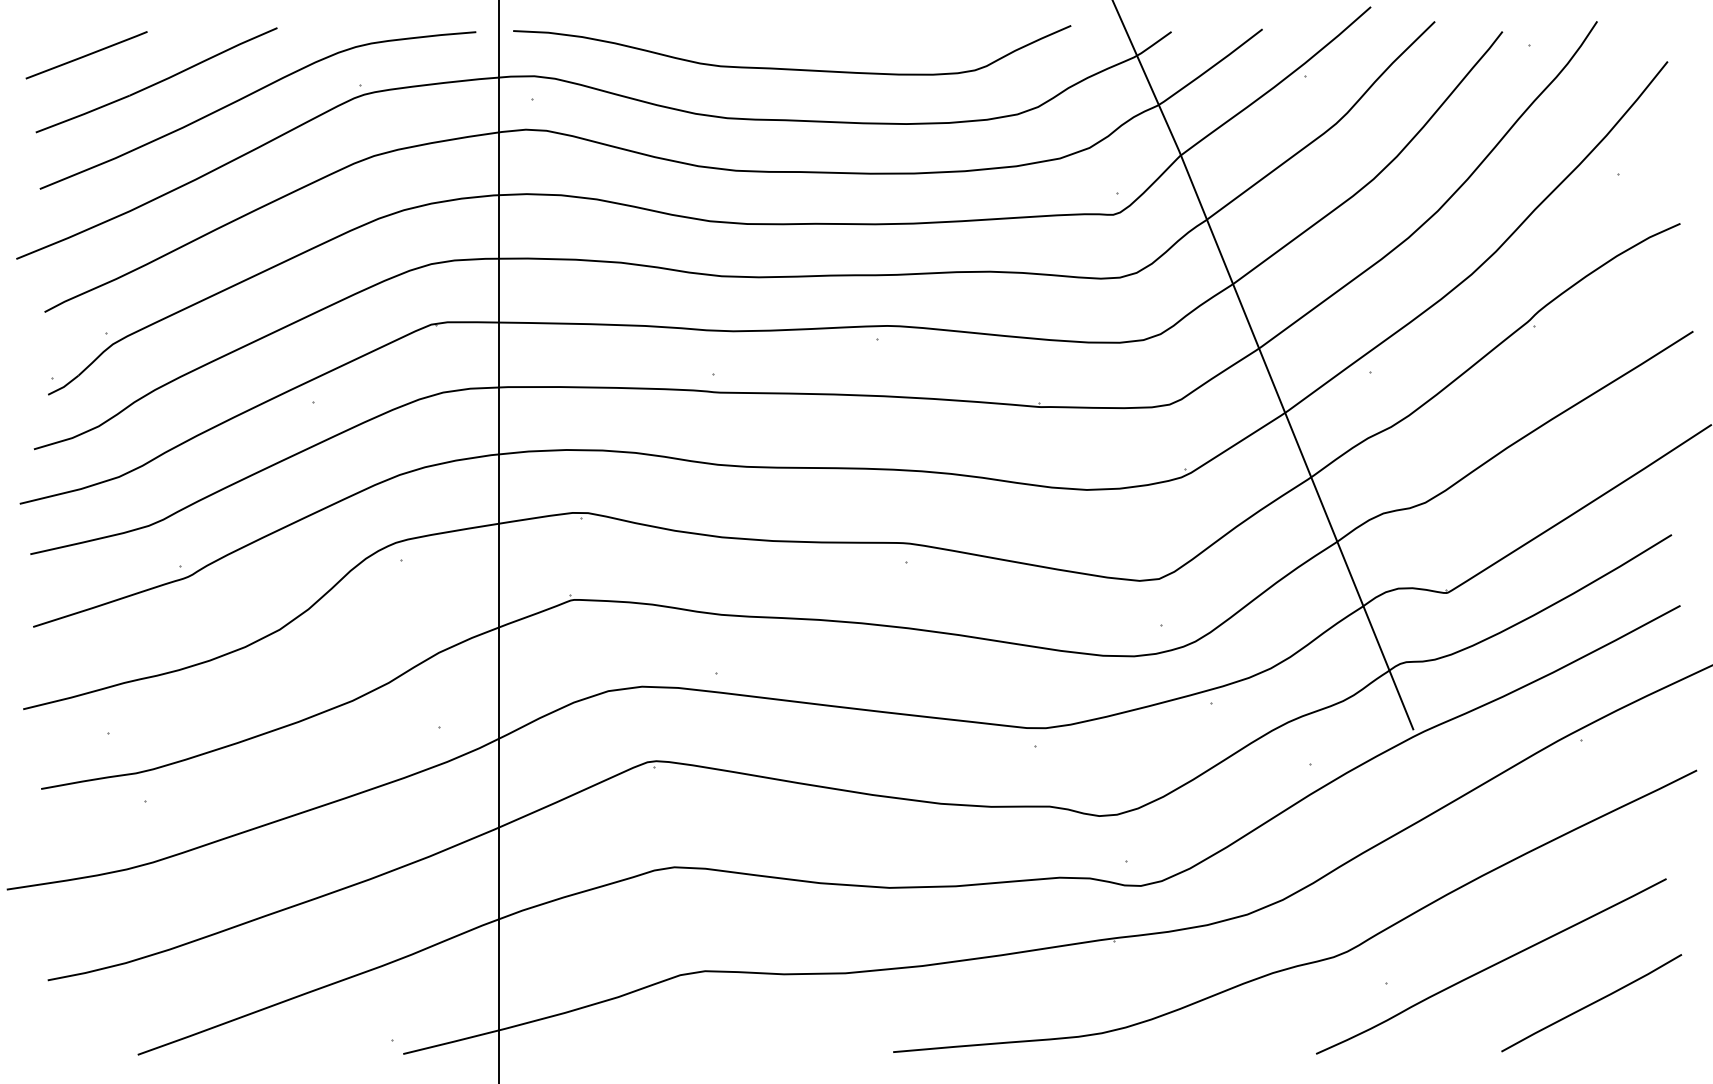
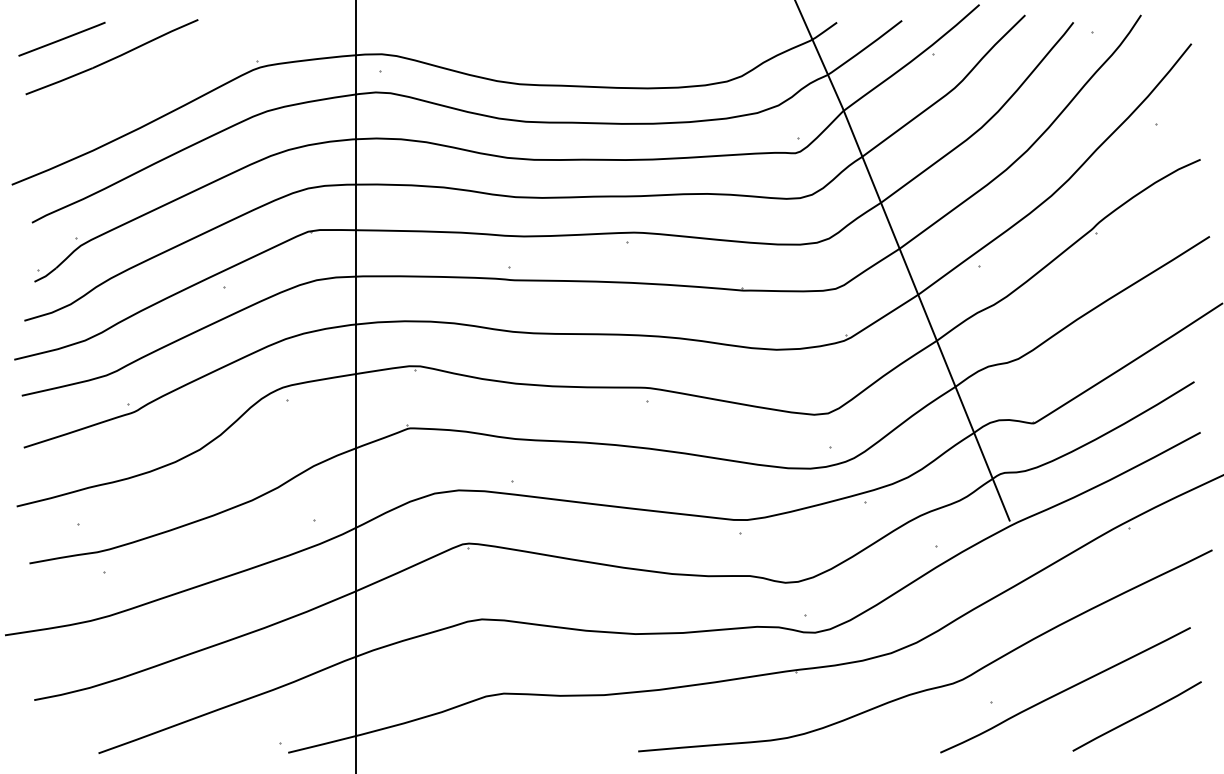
curve: (792, 68) -> (566, 48), removed
curve: (250, 95) -> (179, 68), removed

